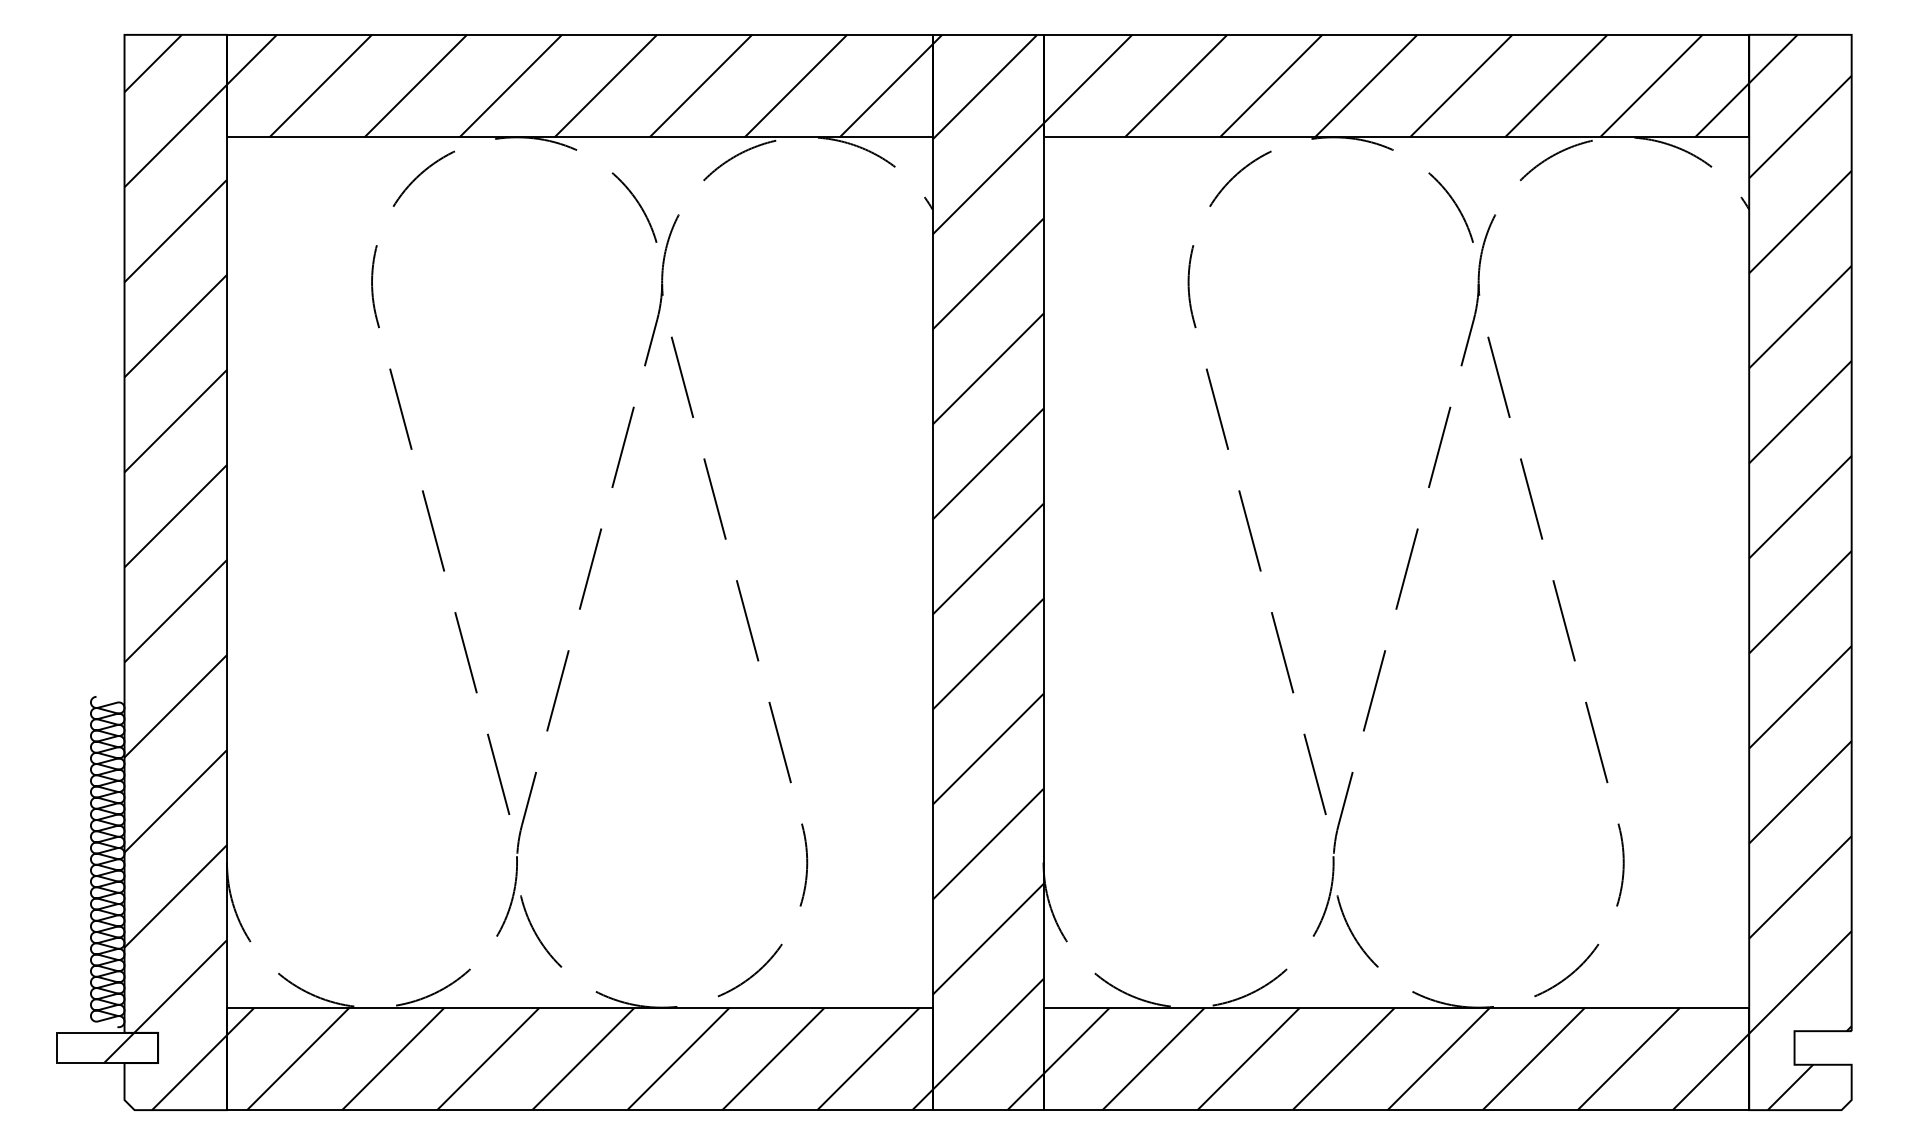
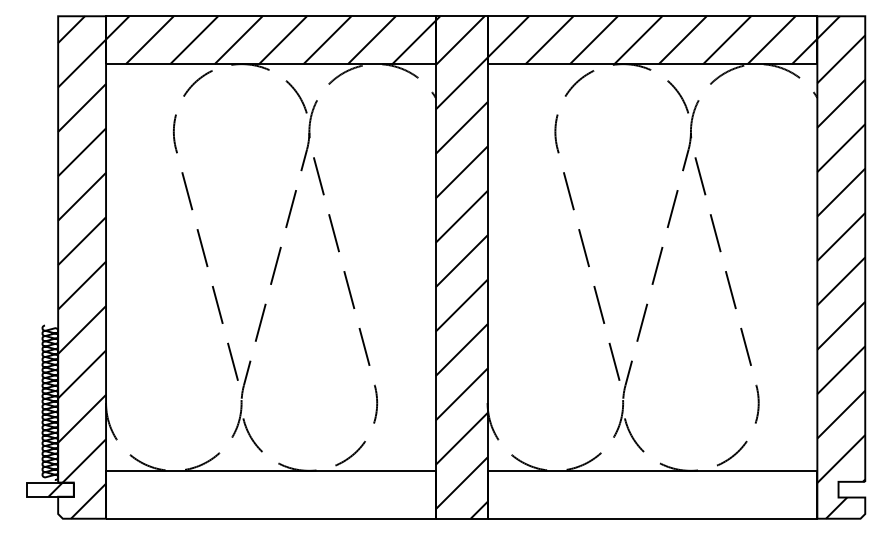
hatch: (578, 1058) -> (270, 494), removed
hatch: (1396, 1058) -> (652, 494), removed

